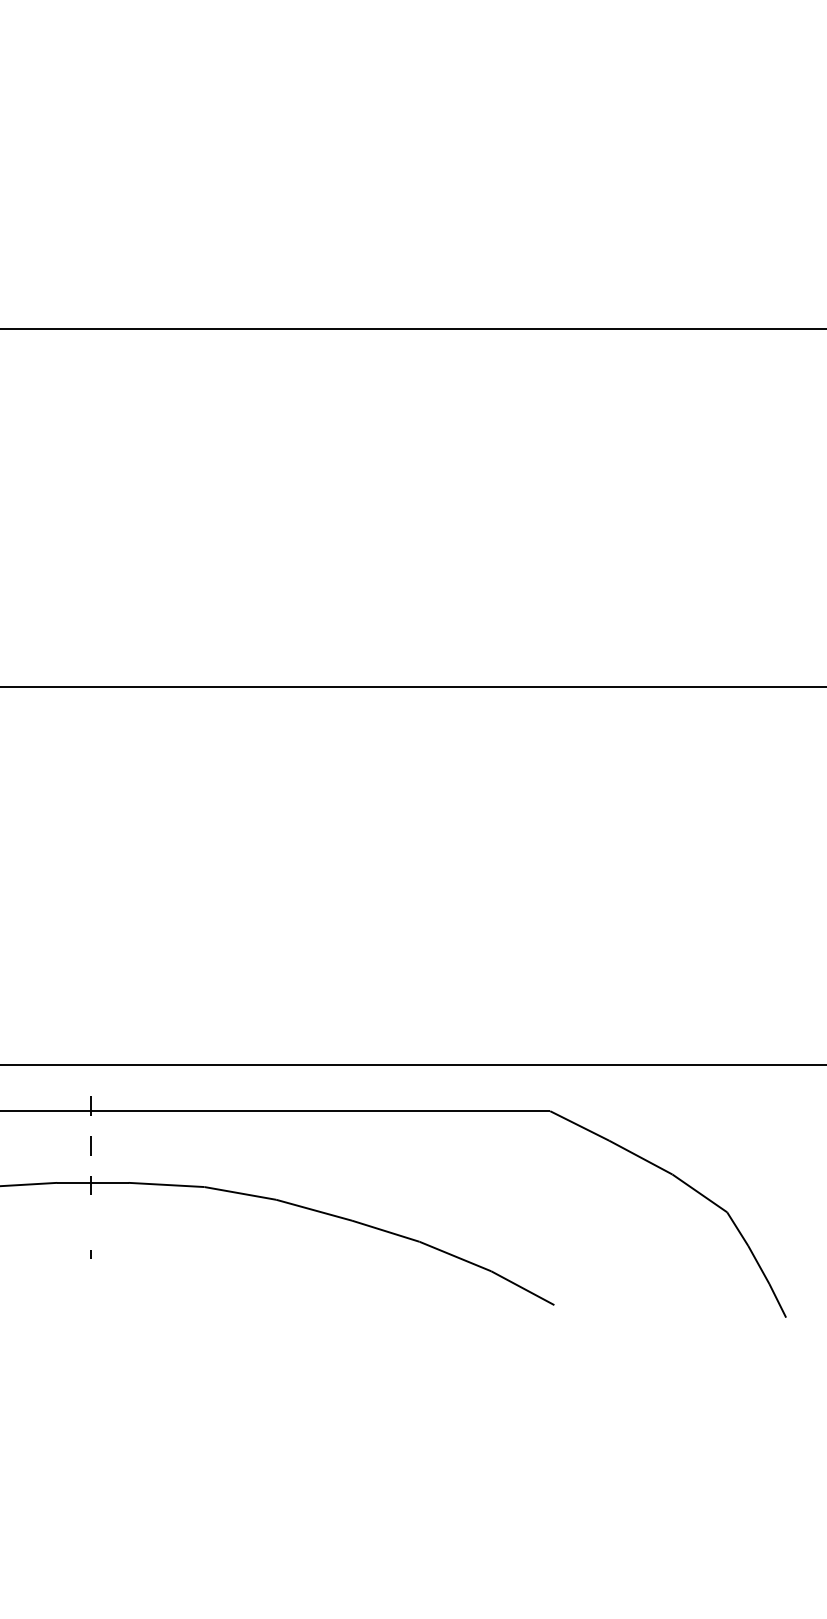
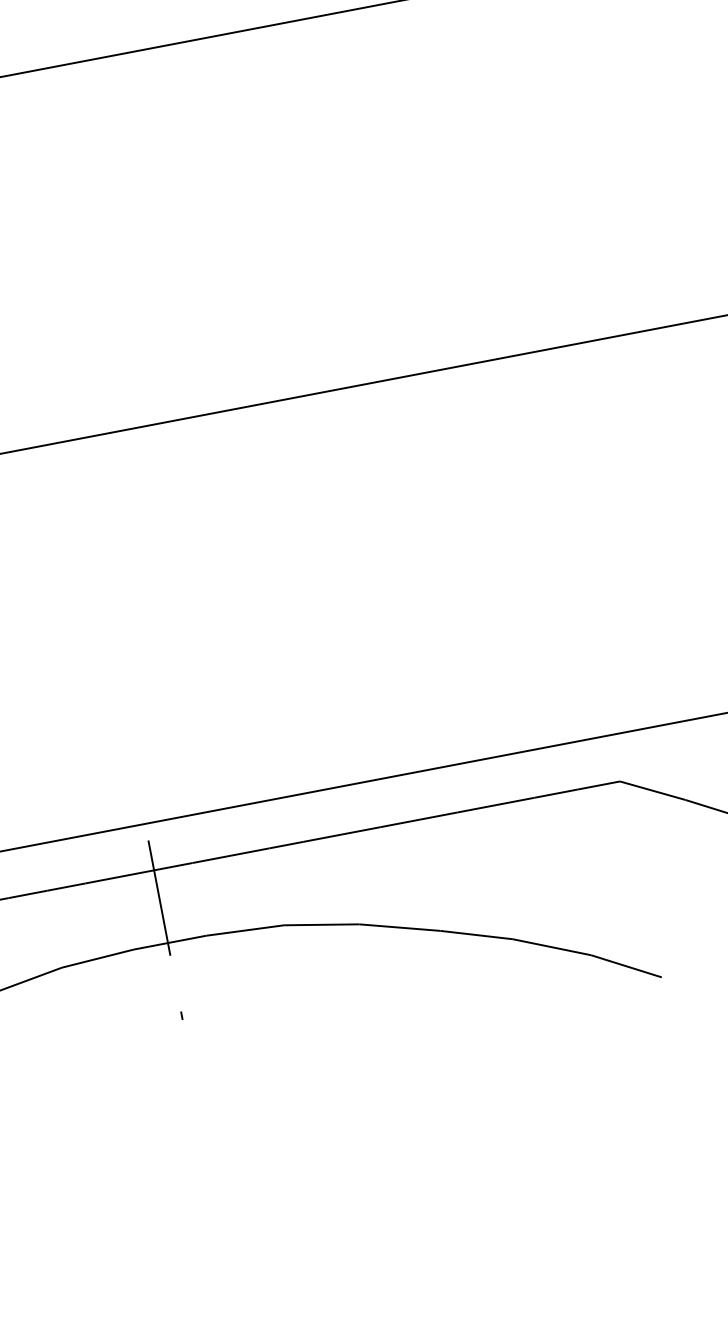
line: (90, 1138) -> (159, 898), dashed -> solid

